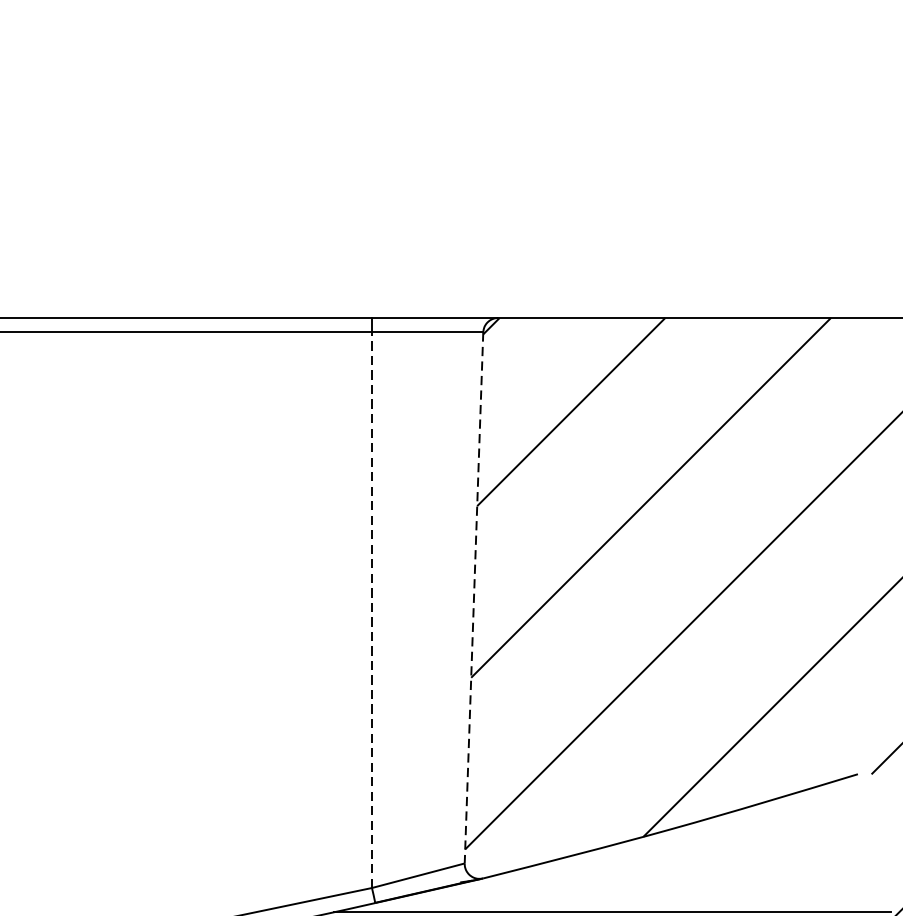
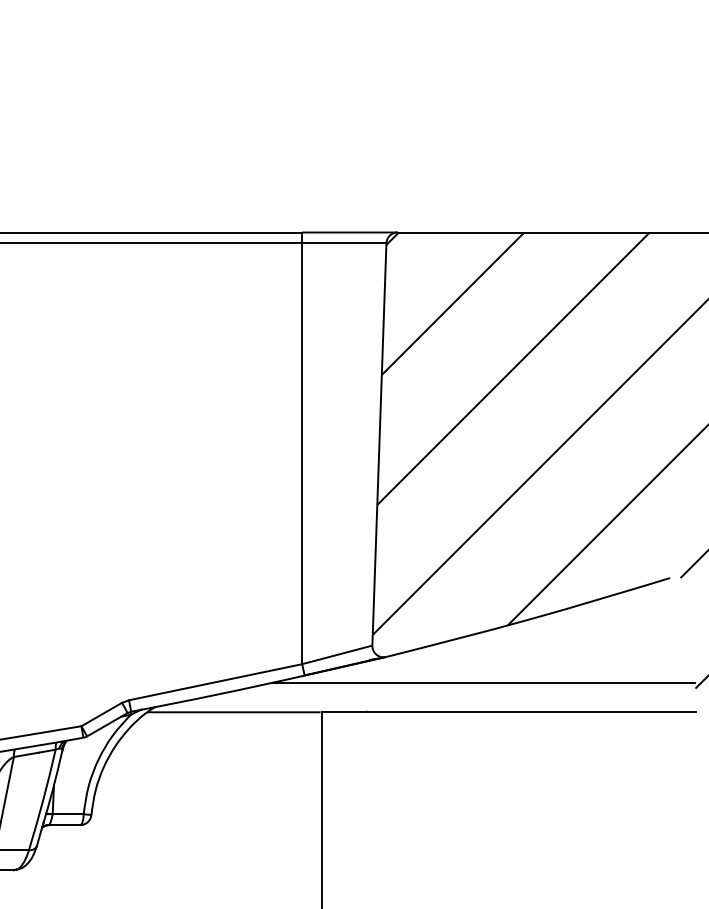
line: (474, 599) -> (379, 445), dashed -> solid
line: (372, 609) -> (302, 453), dashed -> solid

